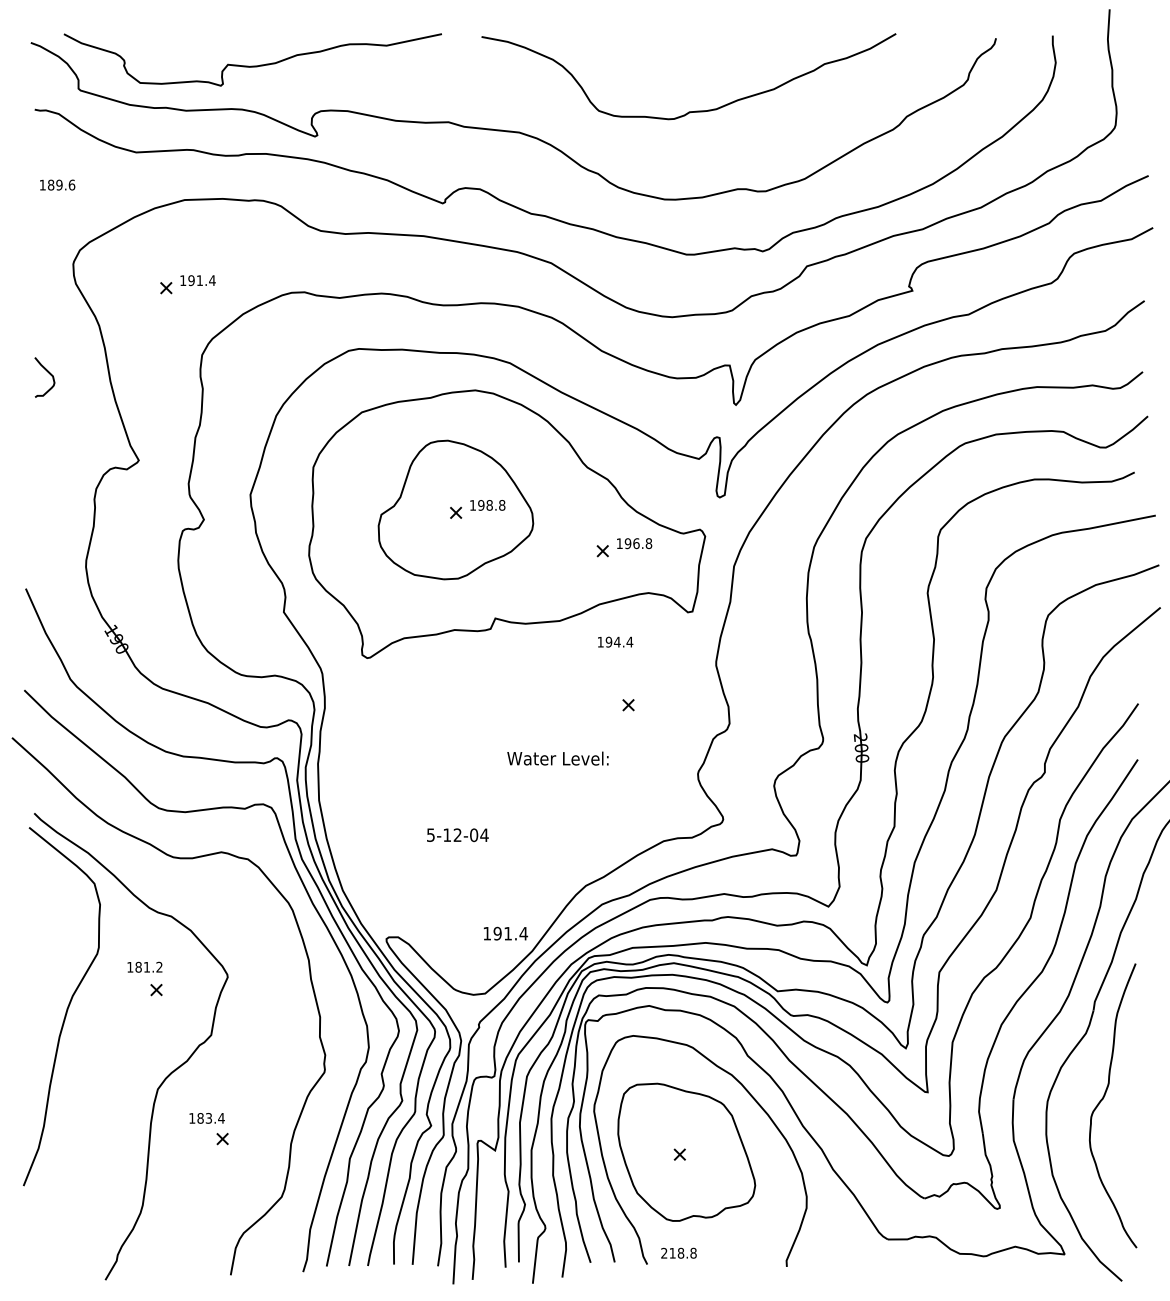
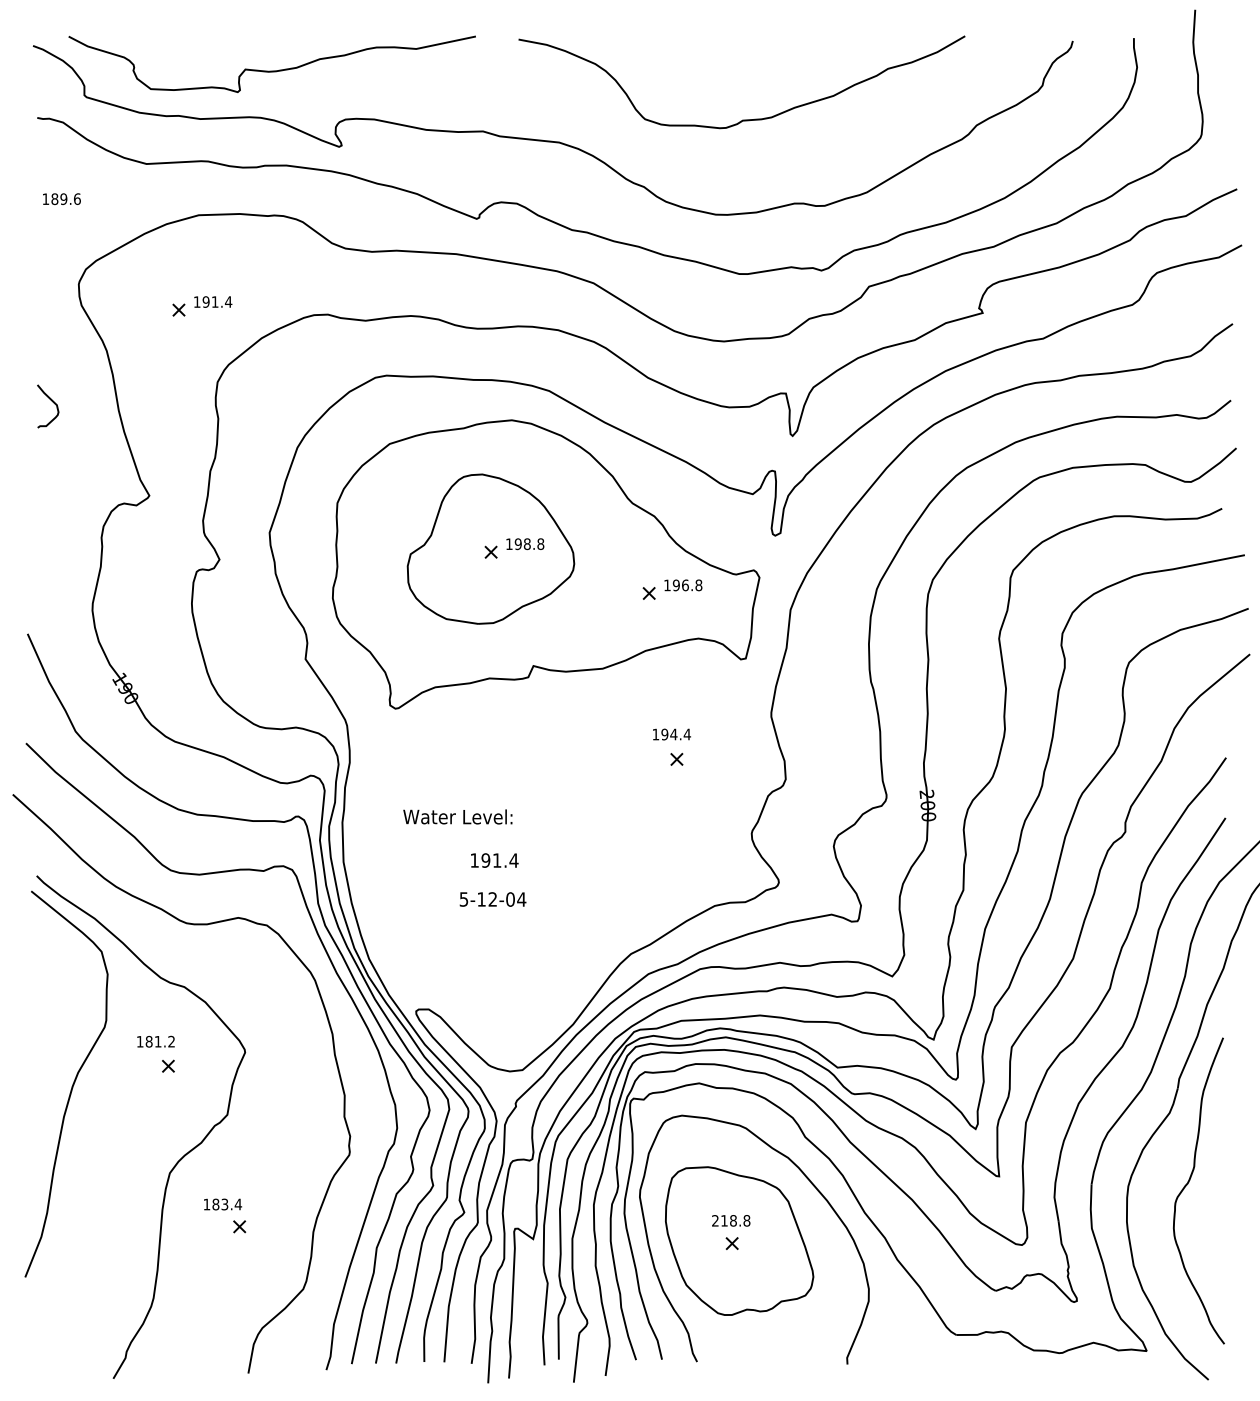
text: (615, 642) -> (671, 734), moved
text: (557, 758) -> (457, 816), moved
text: (505, 933) -> (494, 860), moved
text: (679, 1252) -> (731, 1220), moved

